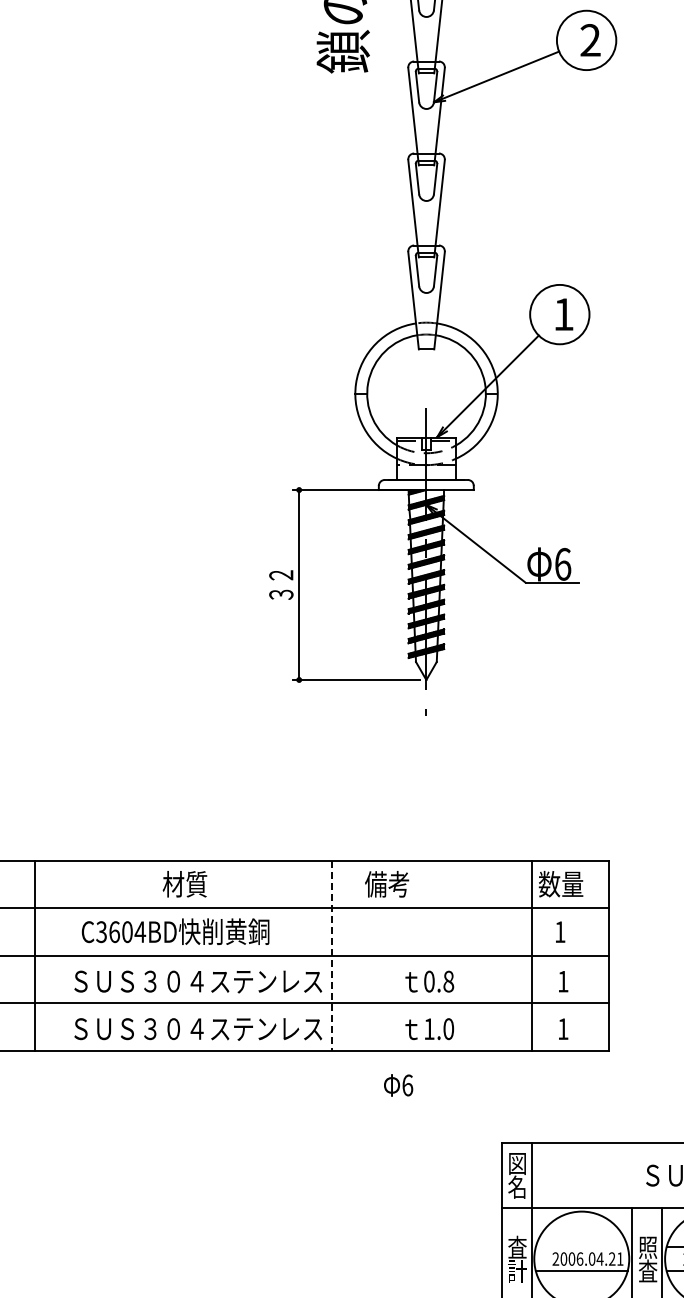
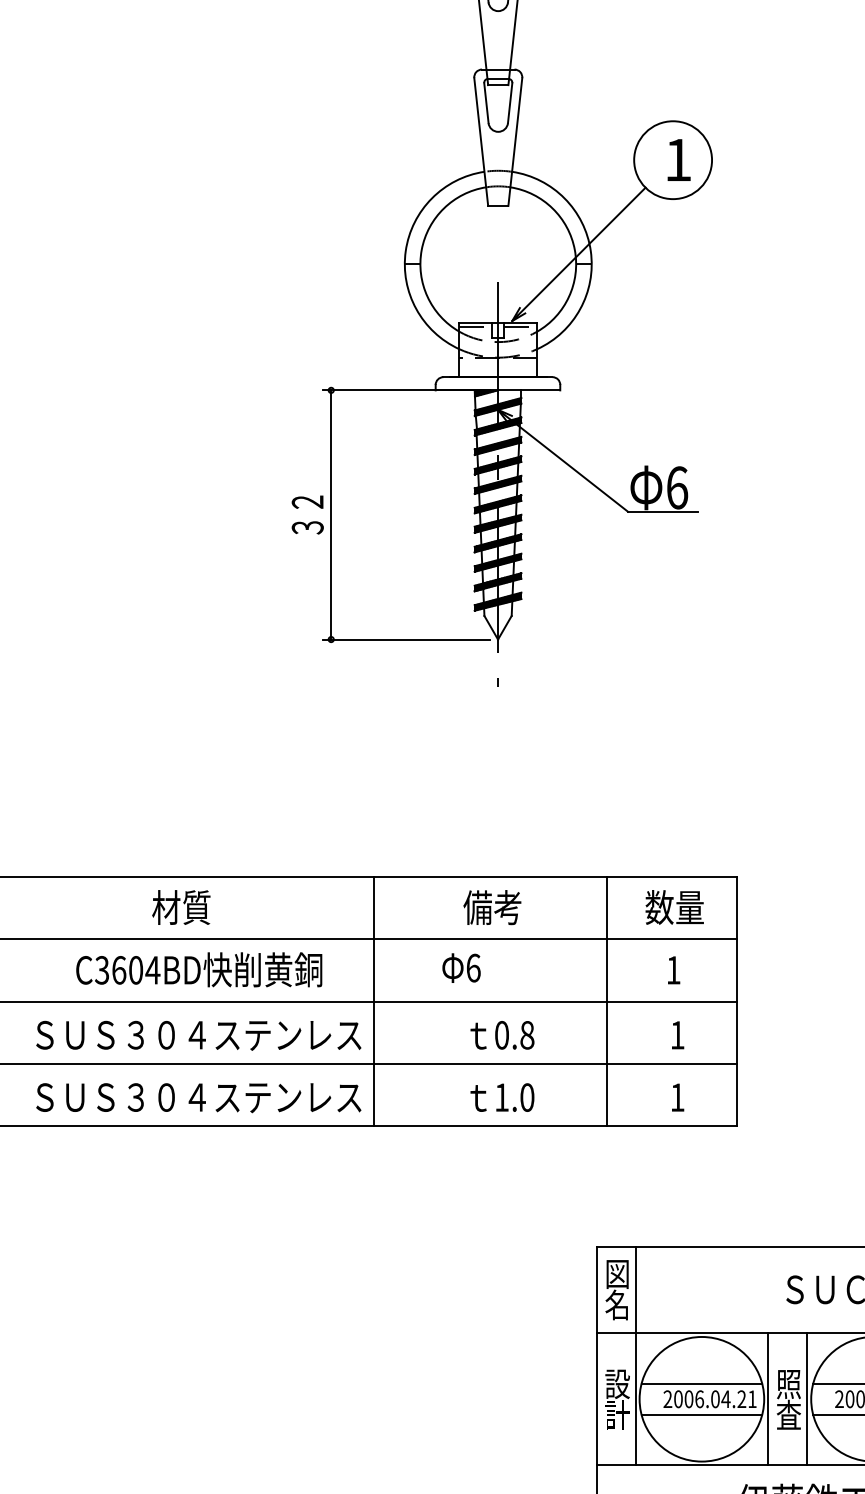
text: (387, 884) -> (492, 907), moved
text: (175, 931) -> (199, 969), moved
line: (331, 955) -> (373, 1000), dashed -> solid
line: (531, 955) -> (607, 1000), moved
text: (398, 1085) -> (461, 968), moved
text: (517, 1246) -> (617, 1382), 査 -> 設
line: (581, 1247) -> (701, 1384), added

